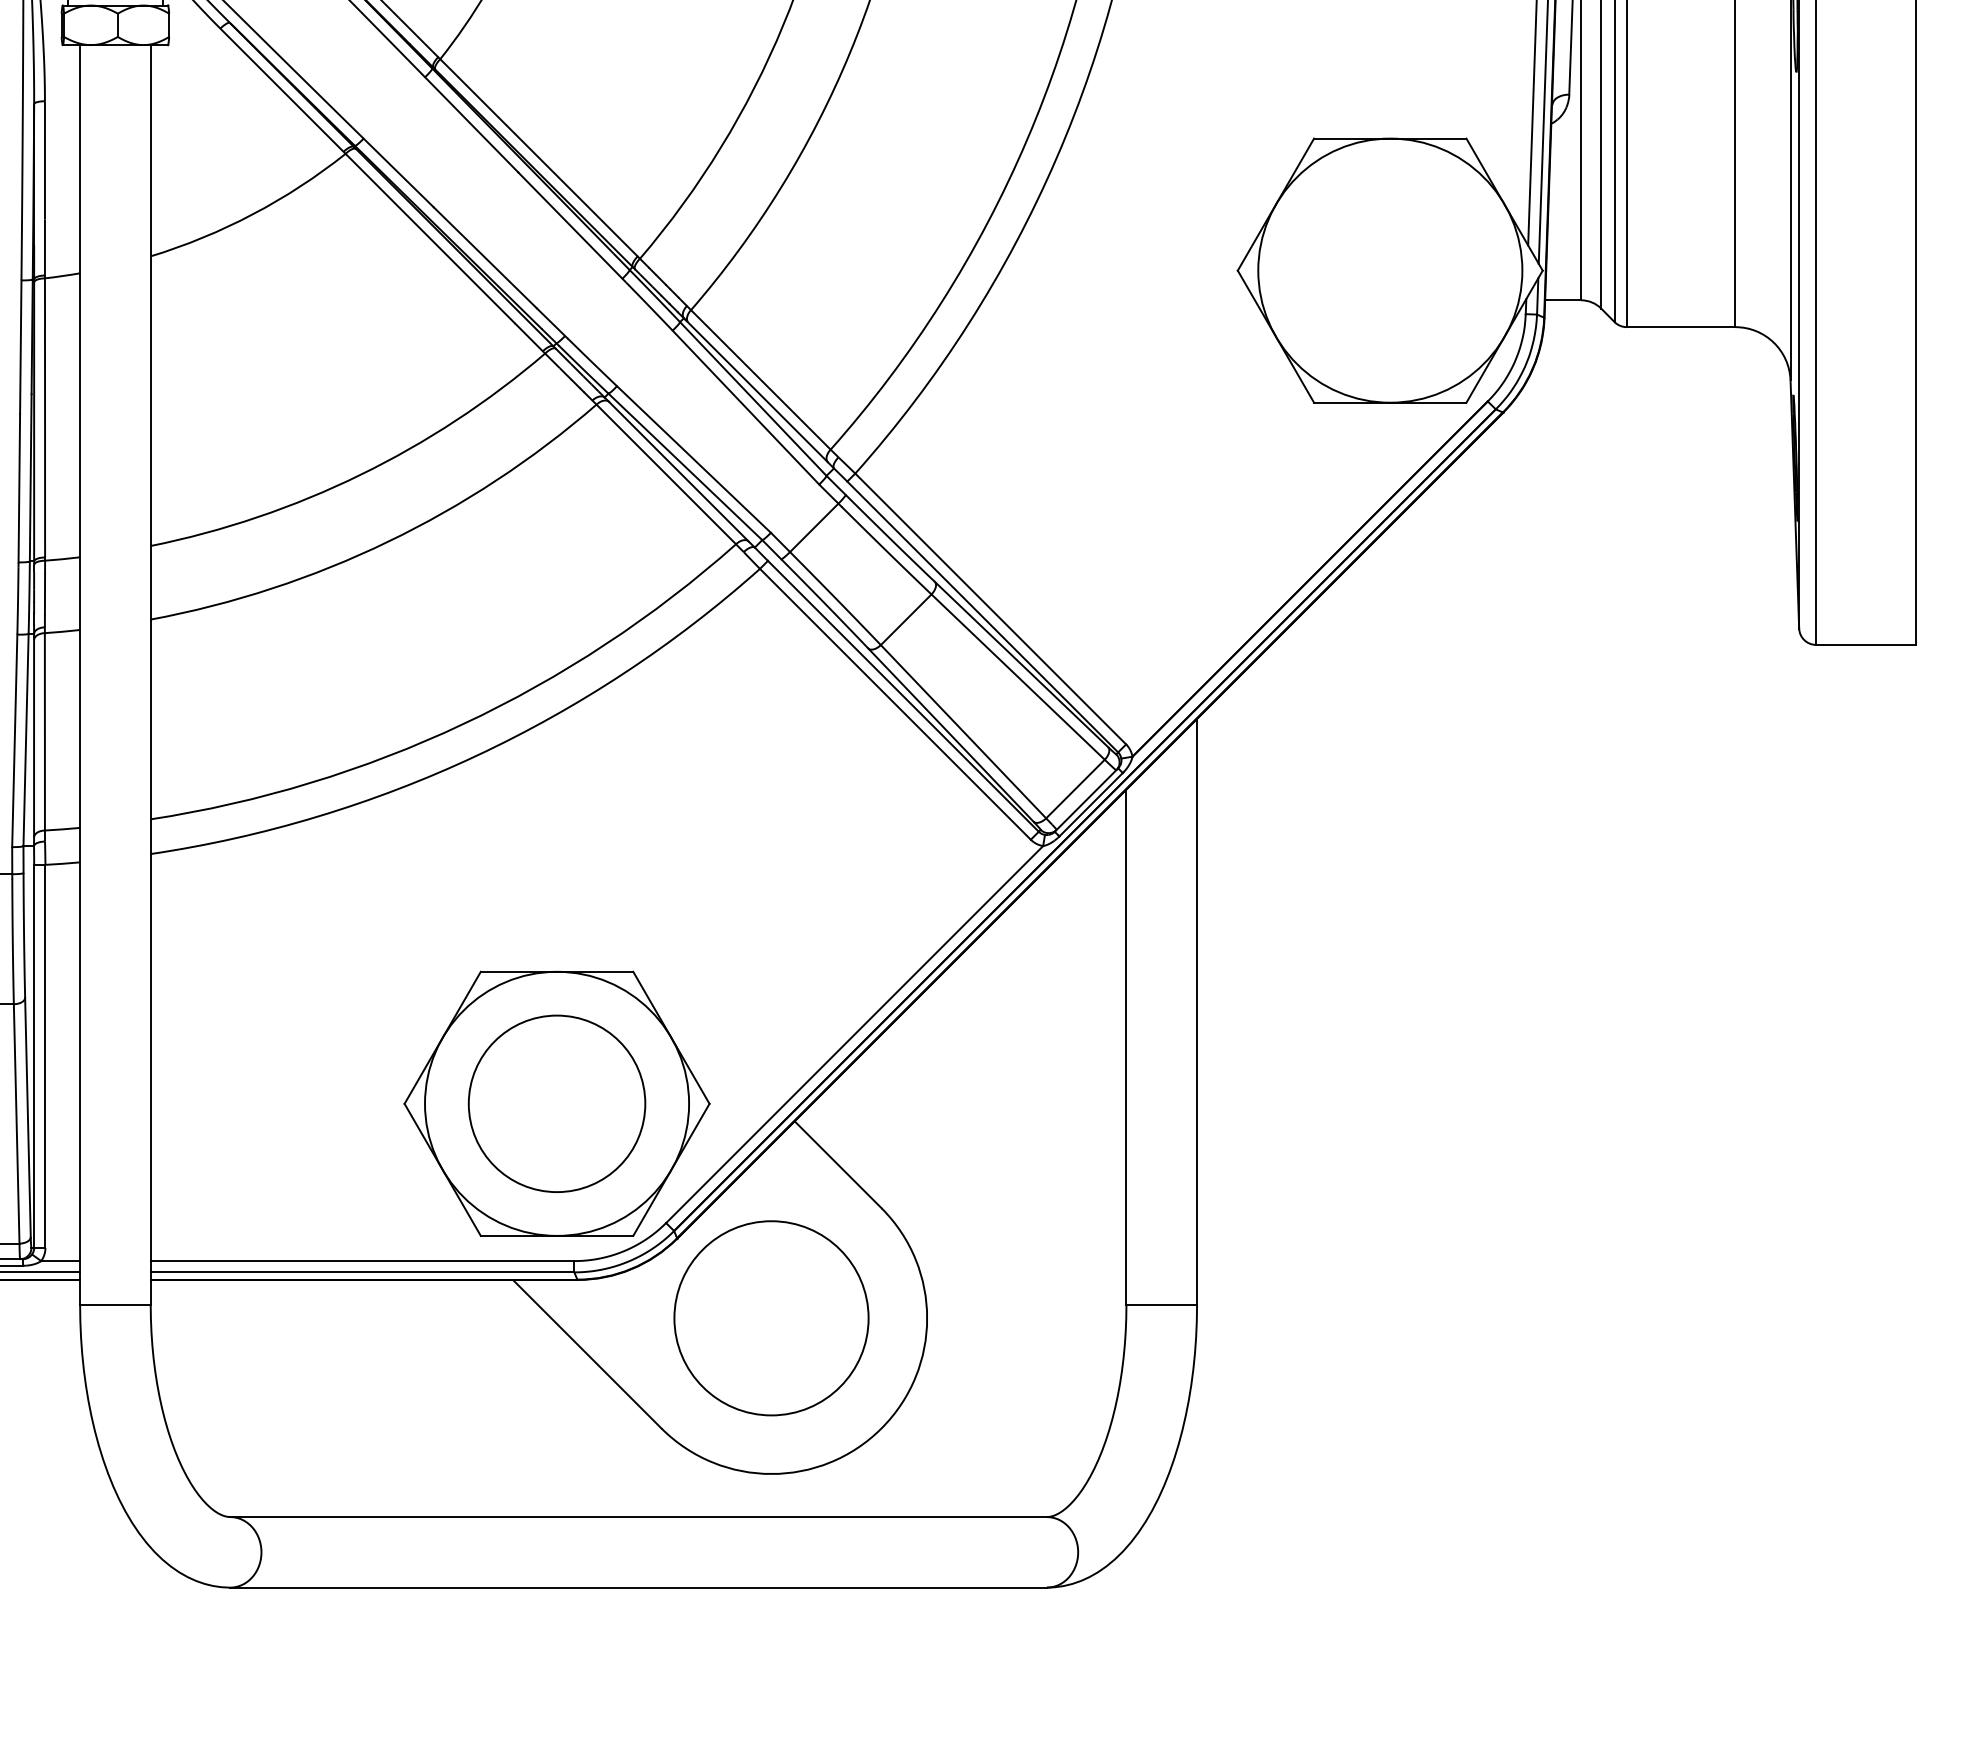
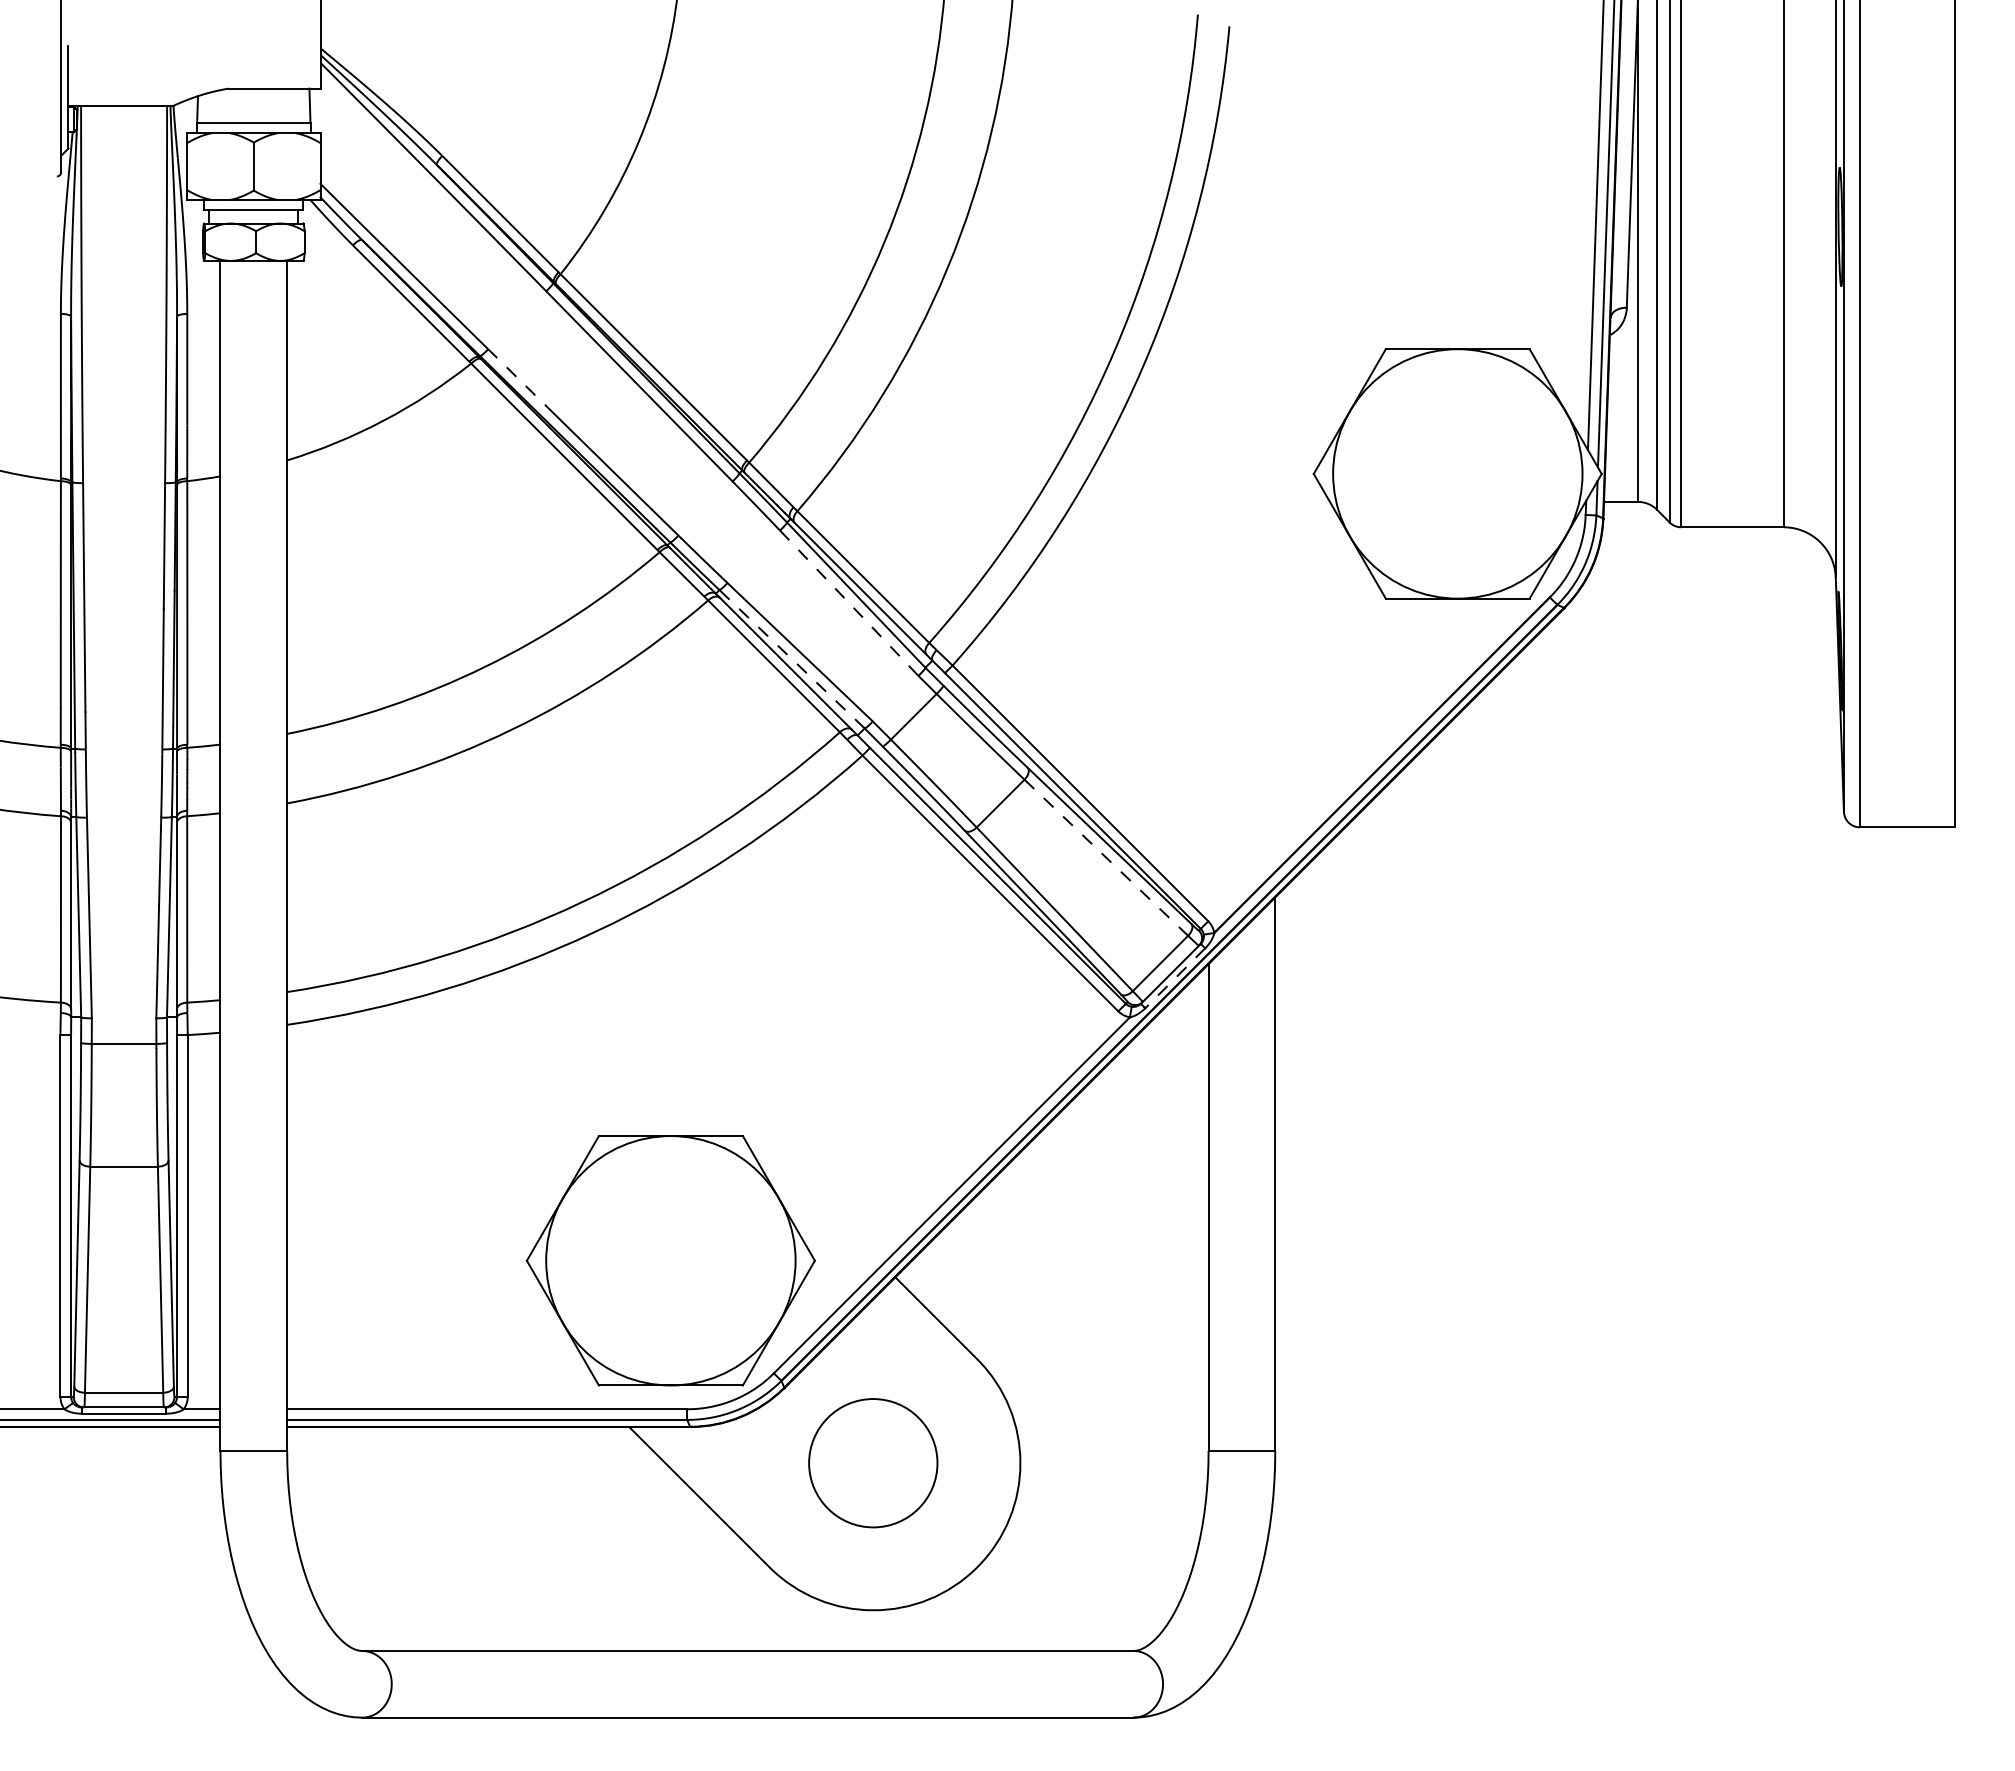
line: (397, 172) -> (520, 381), solid -> dashed
line: (746, 407) -> (849, 603), solid -> dashed
line: (684, 466) -> (791, 658), solid -> dashed
line: (1018, 677) -> (1106, 858), solid -> dashed
line: (1090, 804) -> (1174, 978), solid -> dashed
circle: (556, 1103) -> (670, 1260), removed
circle: (770, 1317) -> (872, 1462), size x0.7

